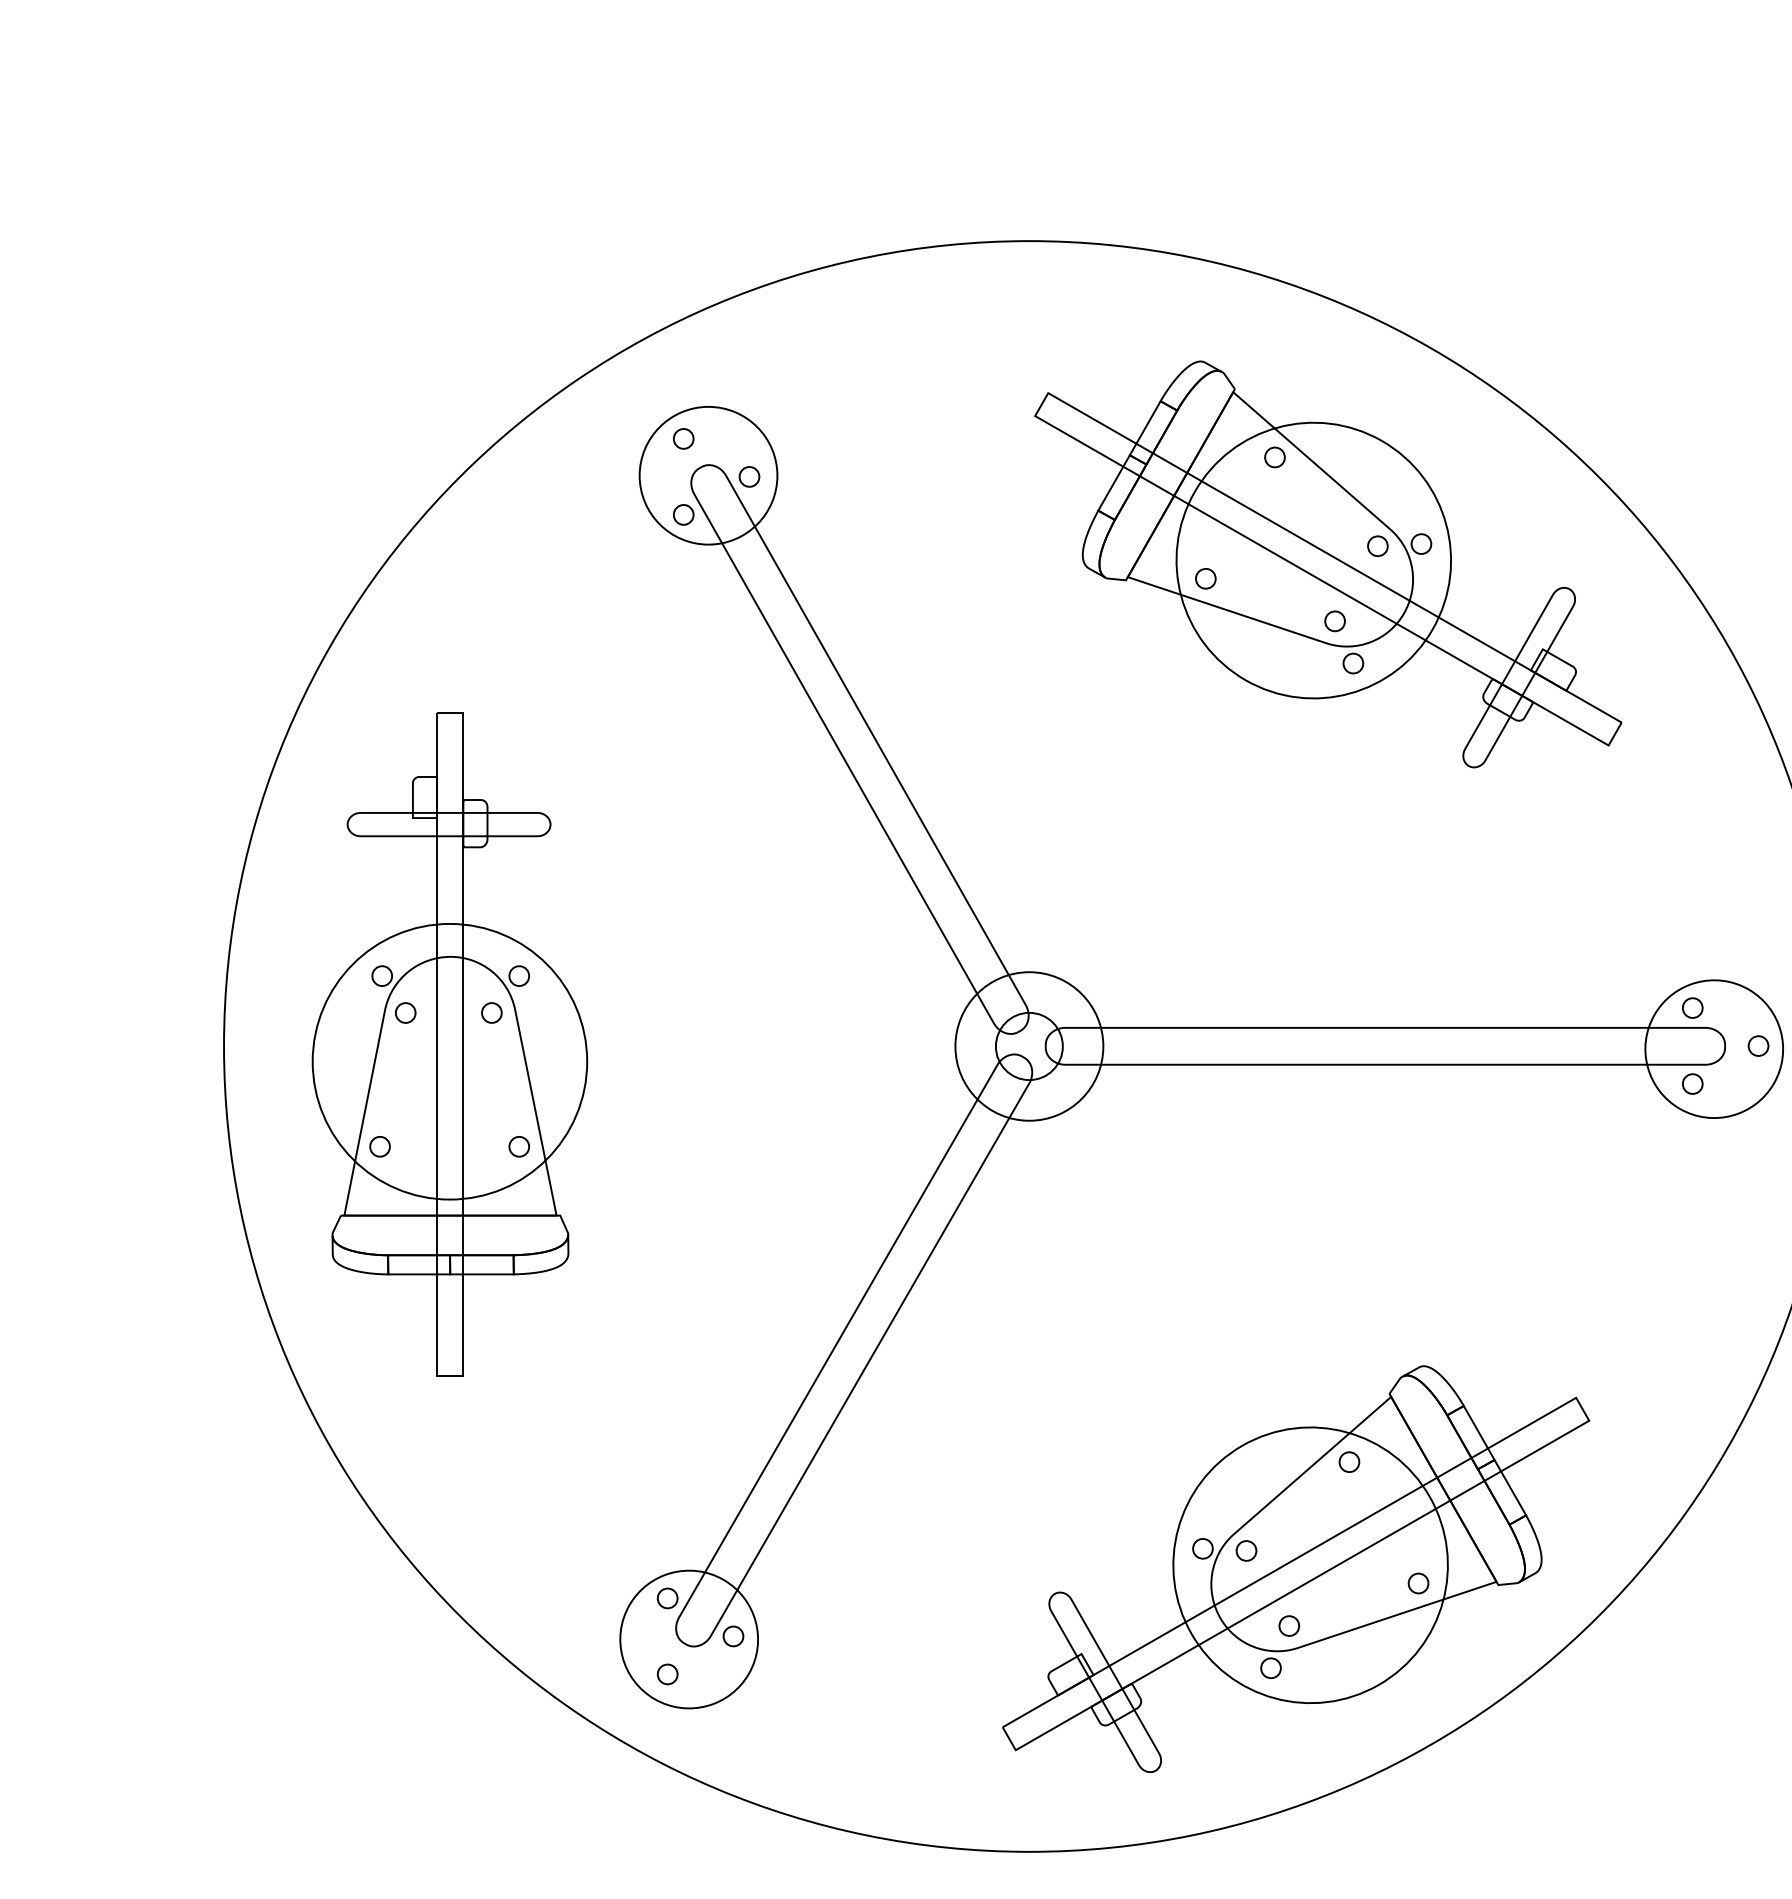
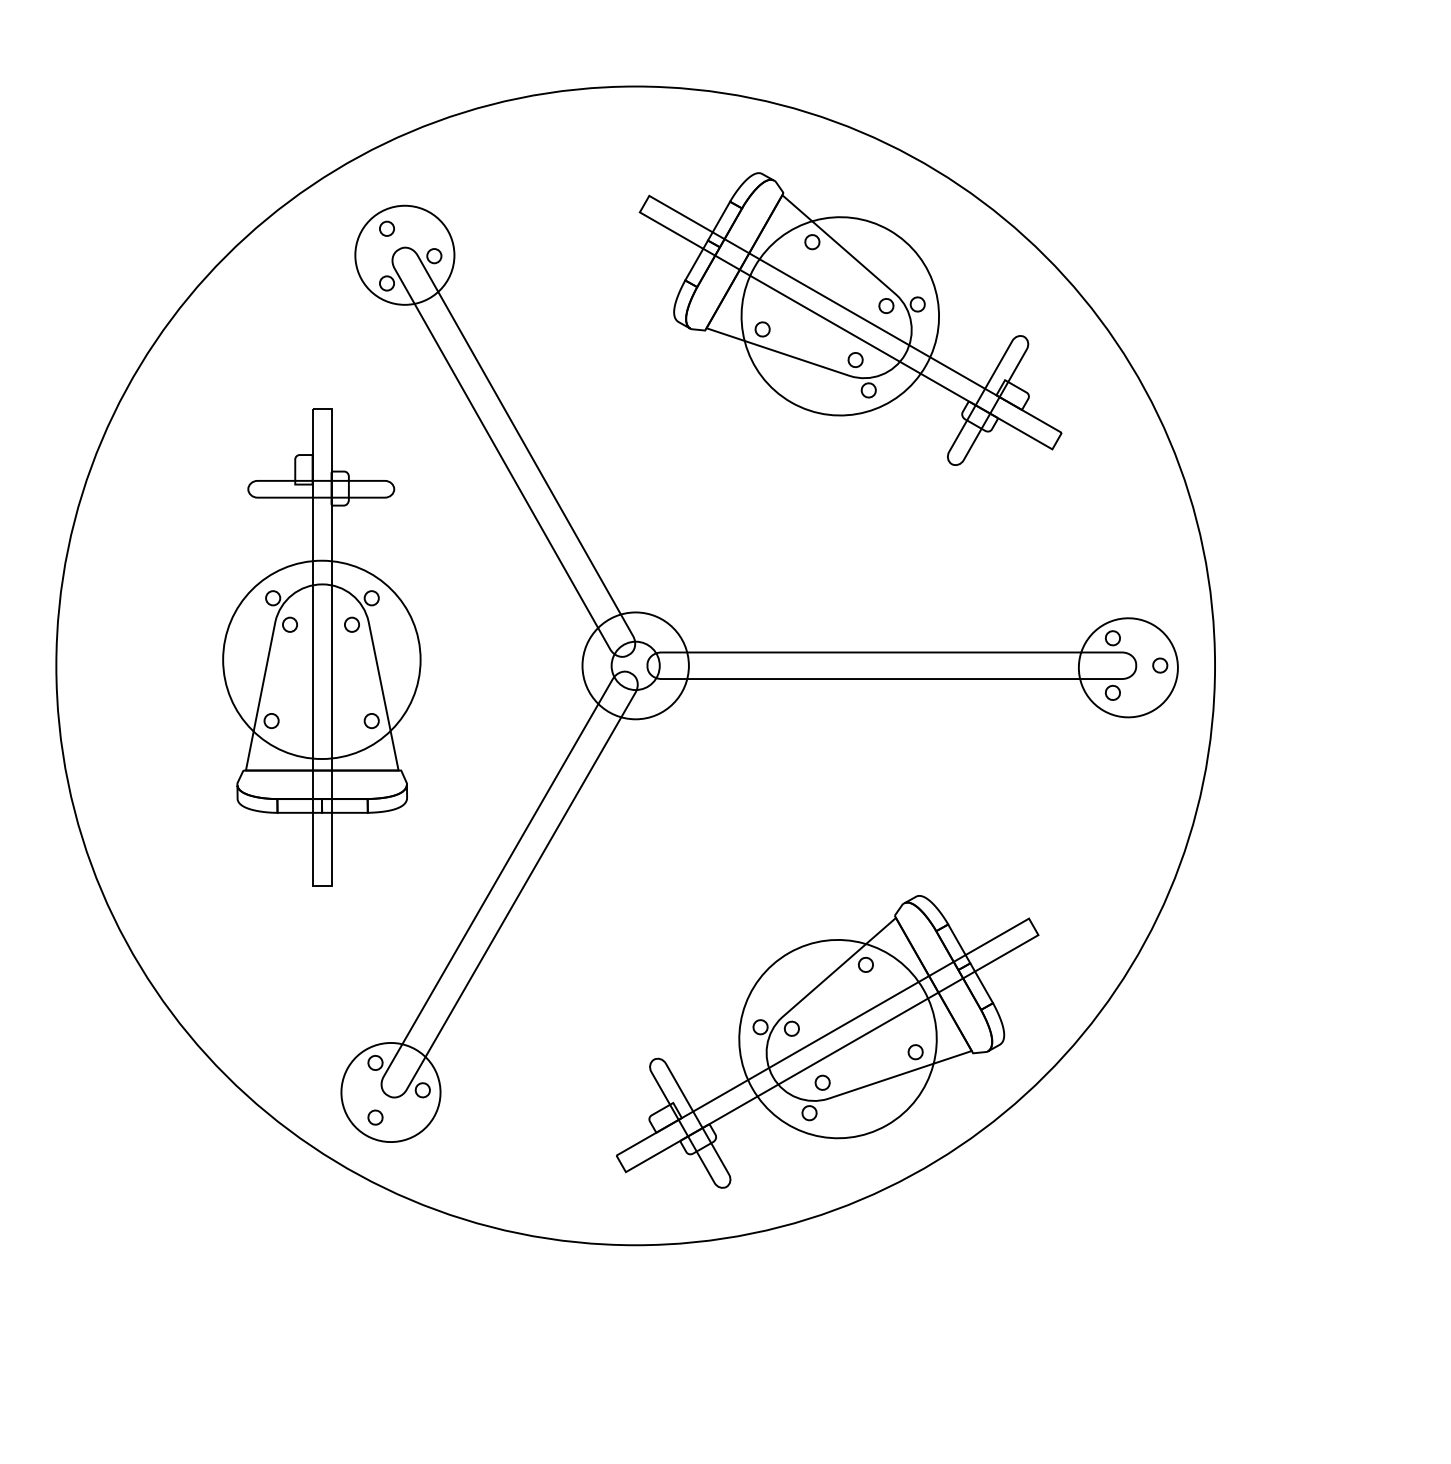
part: (449, 1044) -> (321, 647), moved

